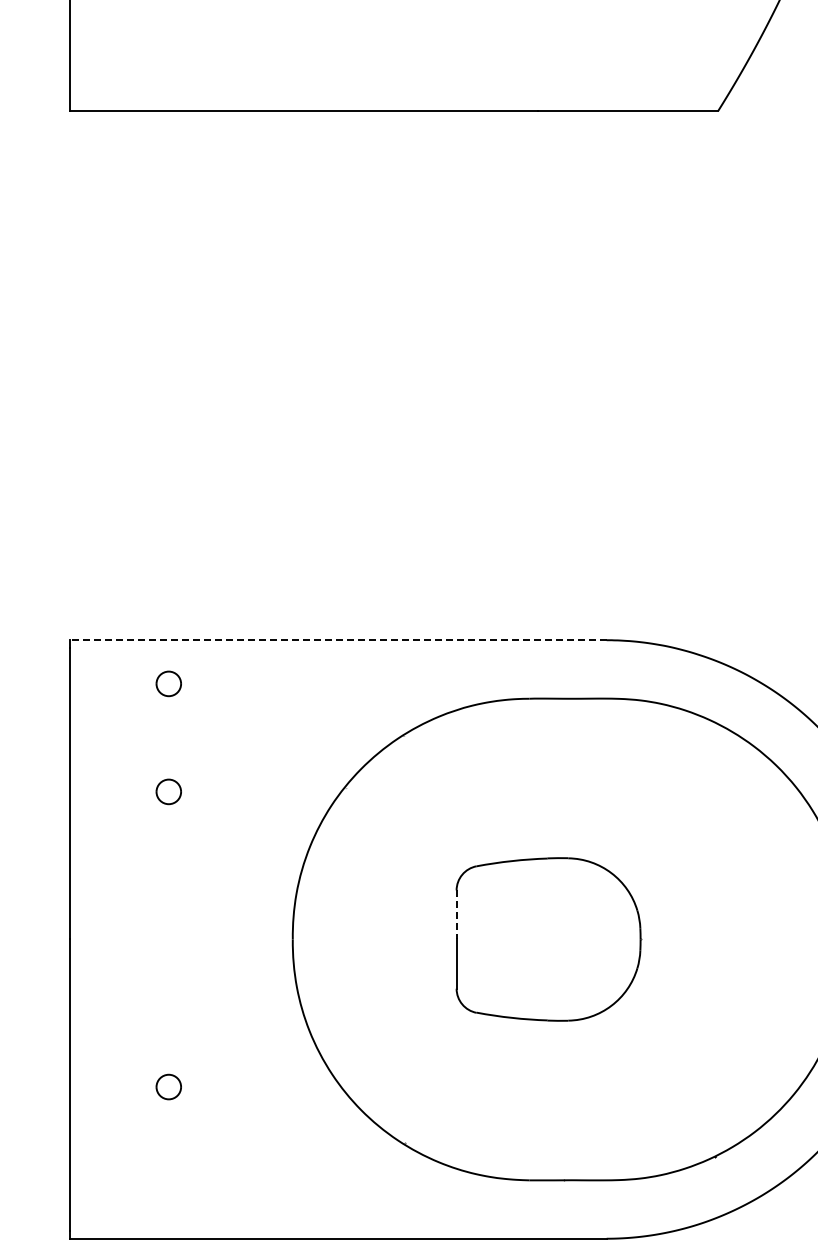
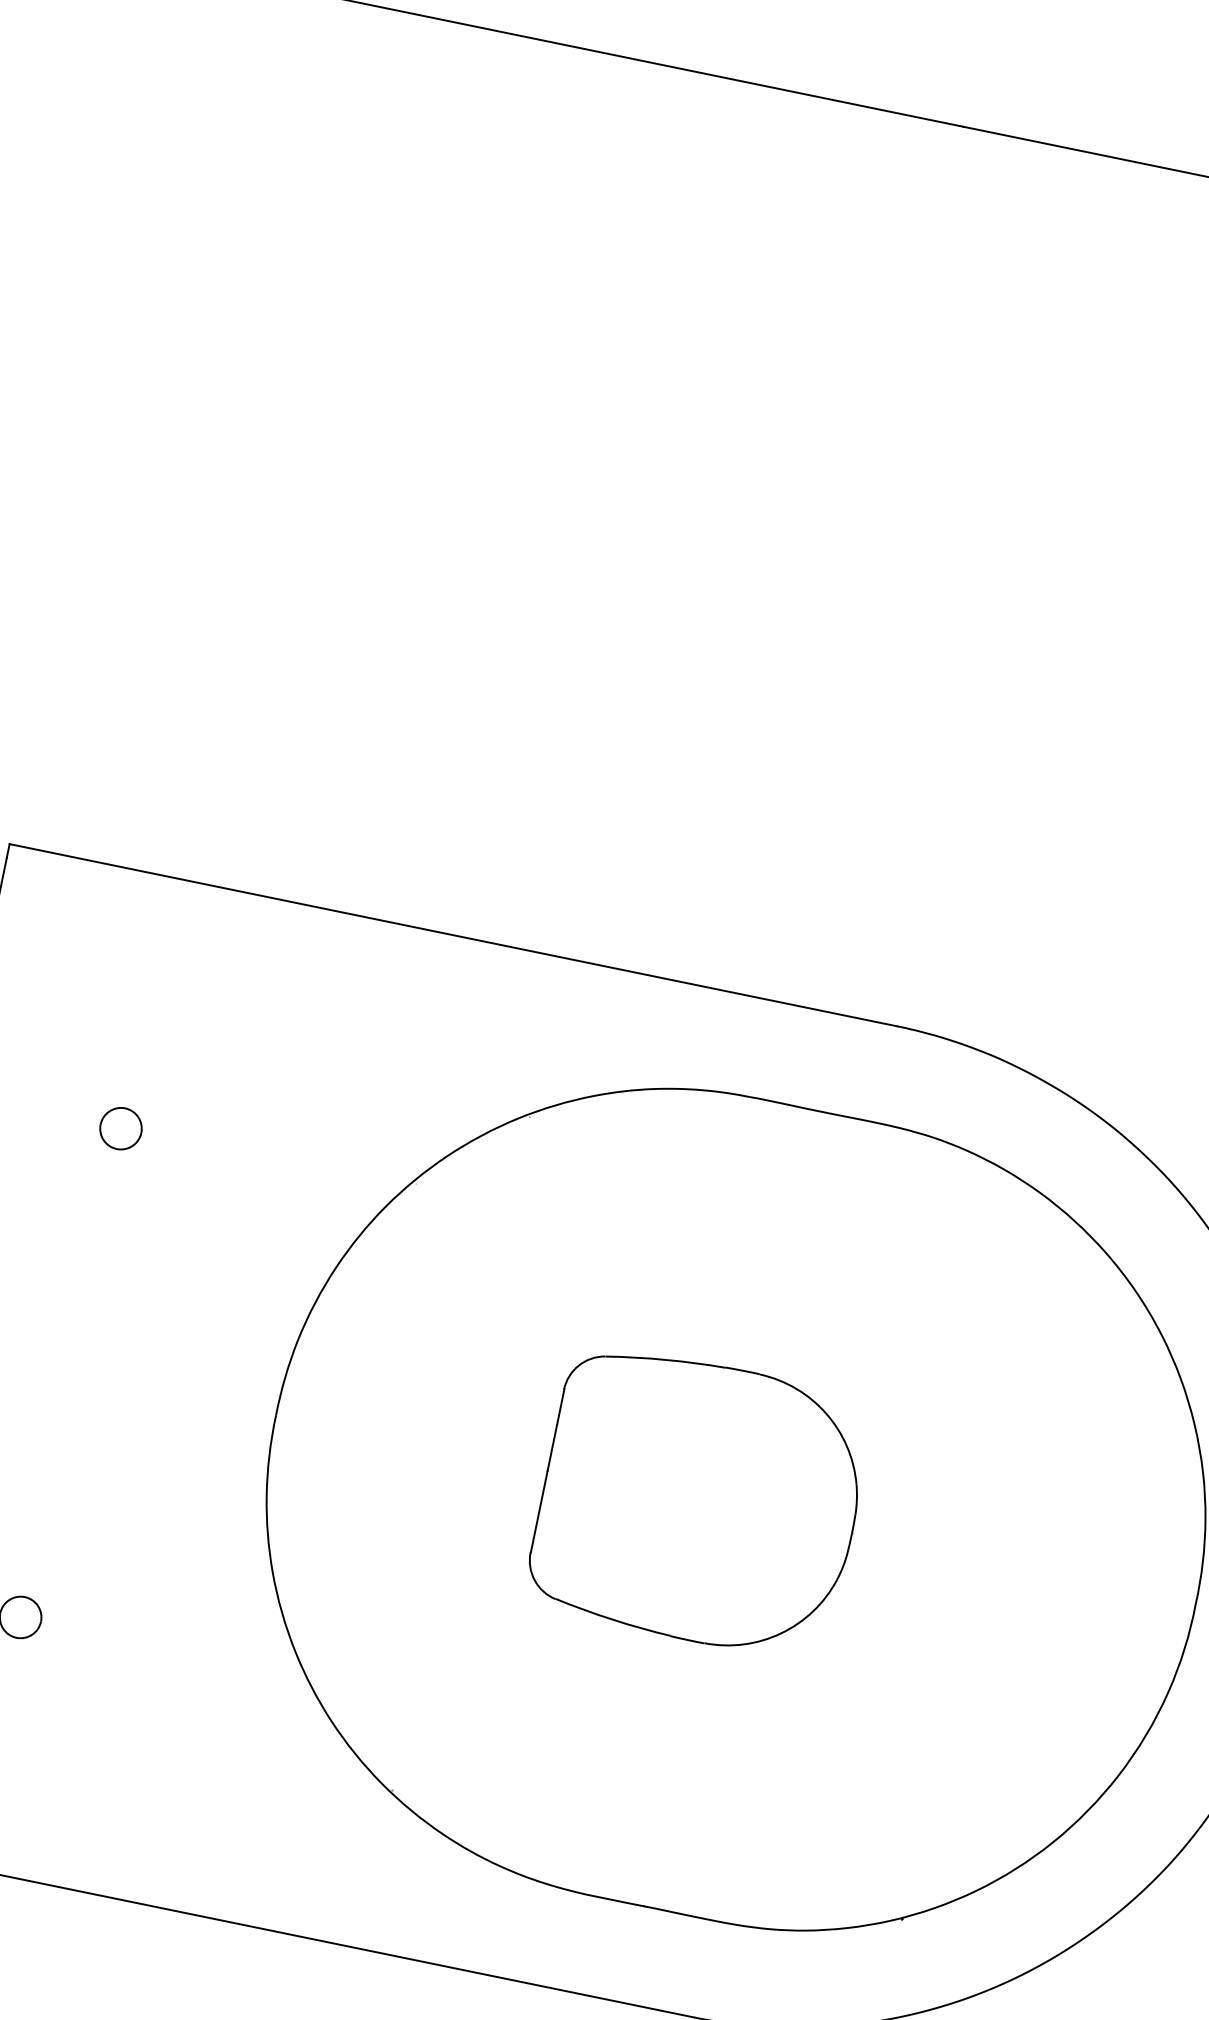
line: (338, 640) -> (453, 935), dashed -> solid
part: (168, 683) -> (157, 949), removed
line: (456, 914) -> (555, 1429), dashed -> solid

